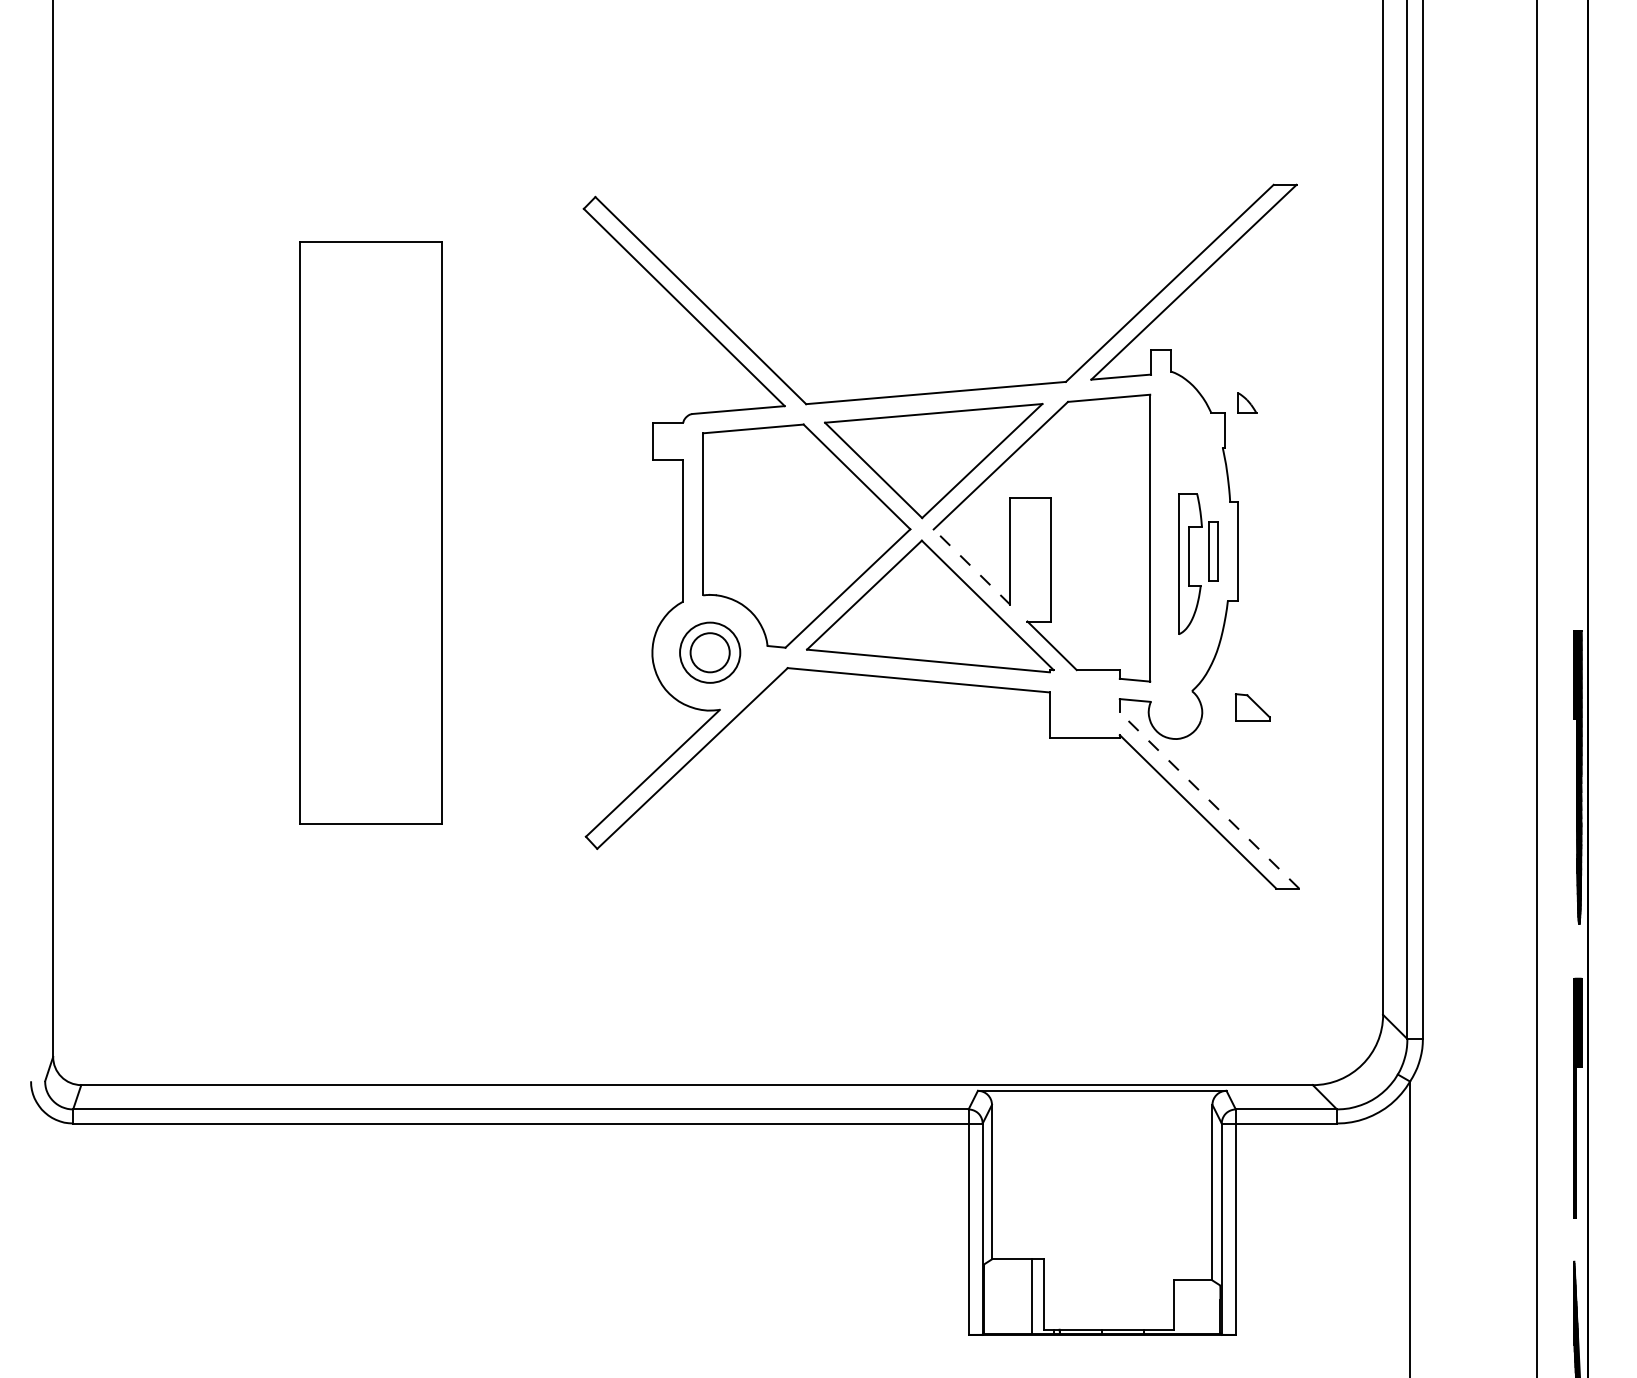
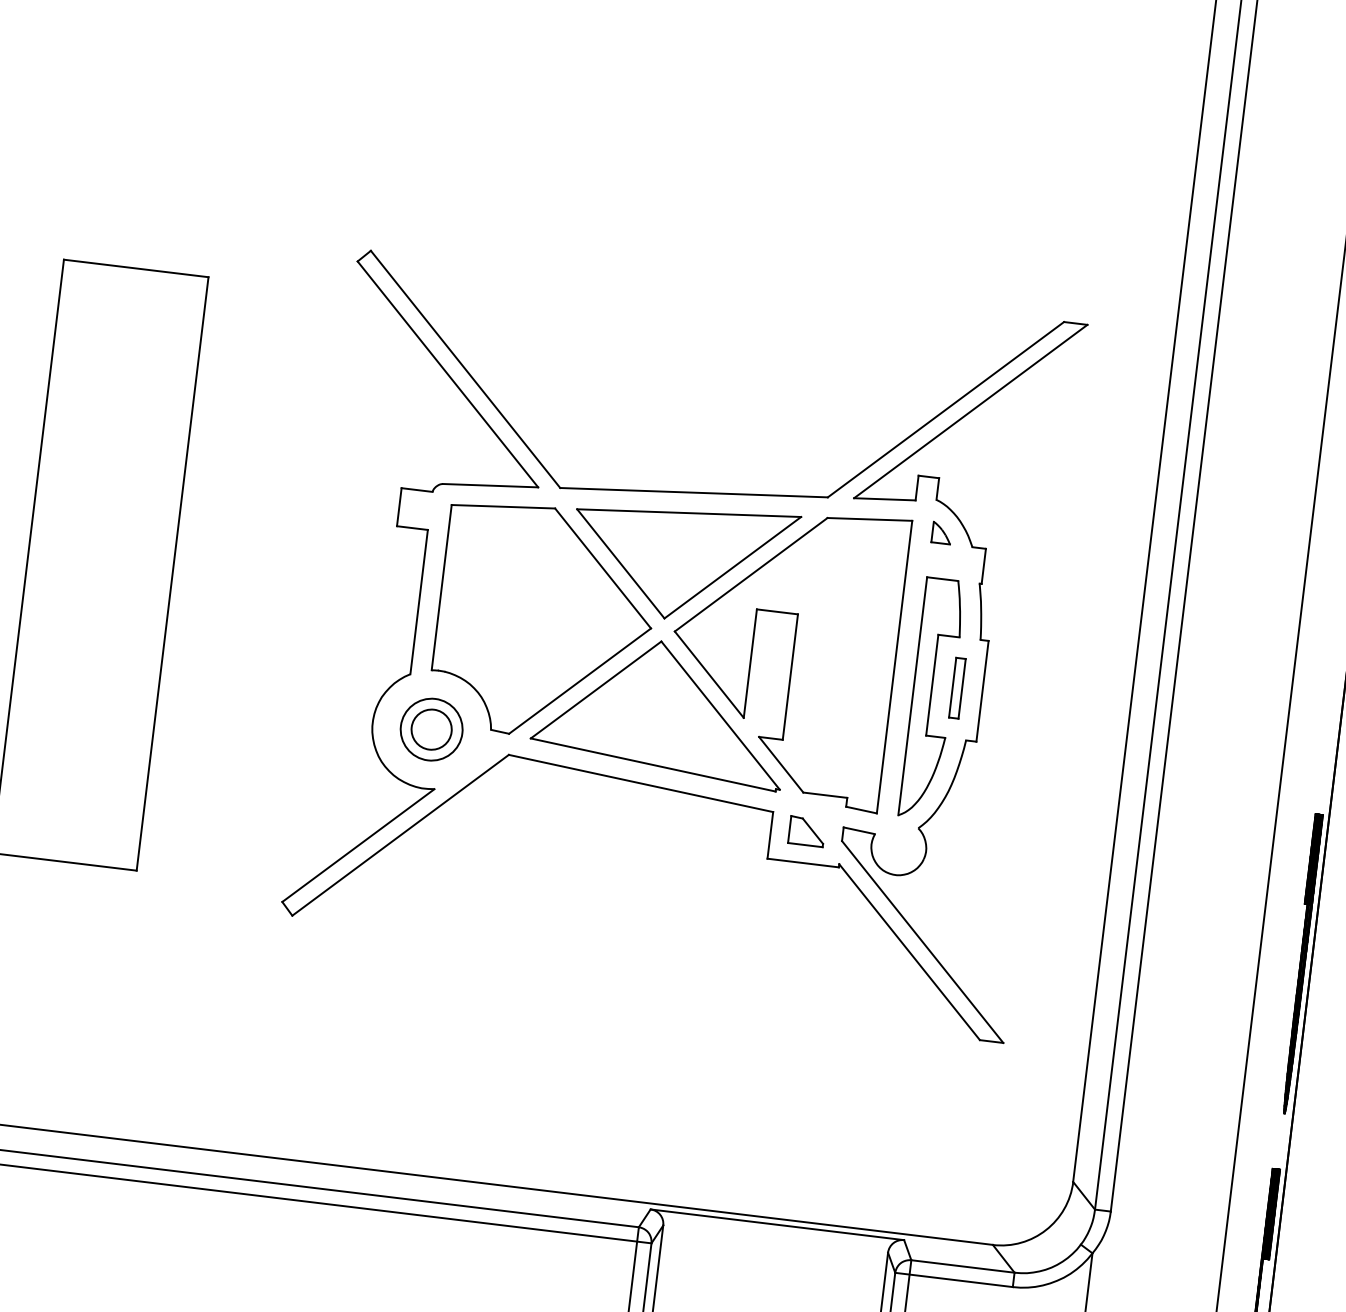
part: (1247, 402) -> (942, 532), moved
part: (1190, 564) -> (932, 698), size x1.67
line: (972, 567) -> (709, 675), dashed -> solid
part: (1252, 707) -> (806, 831), moved
line: (1209, 800) -> (922, 941), dashed -> solid

